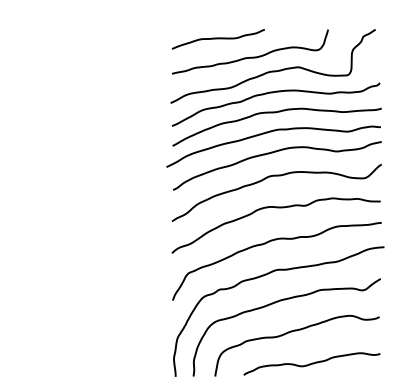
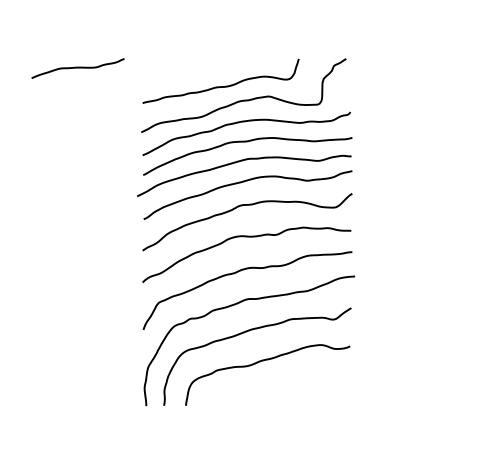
curve: (217, 39) -> (77, 68), moved
curve: (311, 363) -> (282, 392), removed

